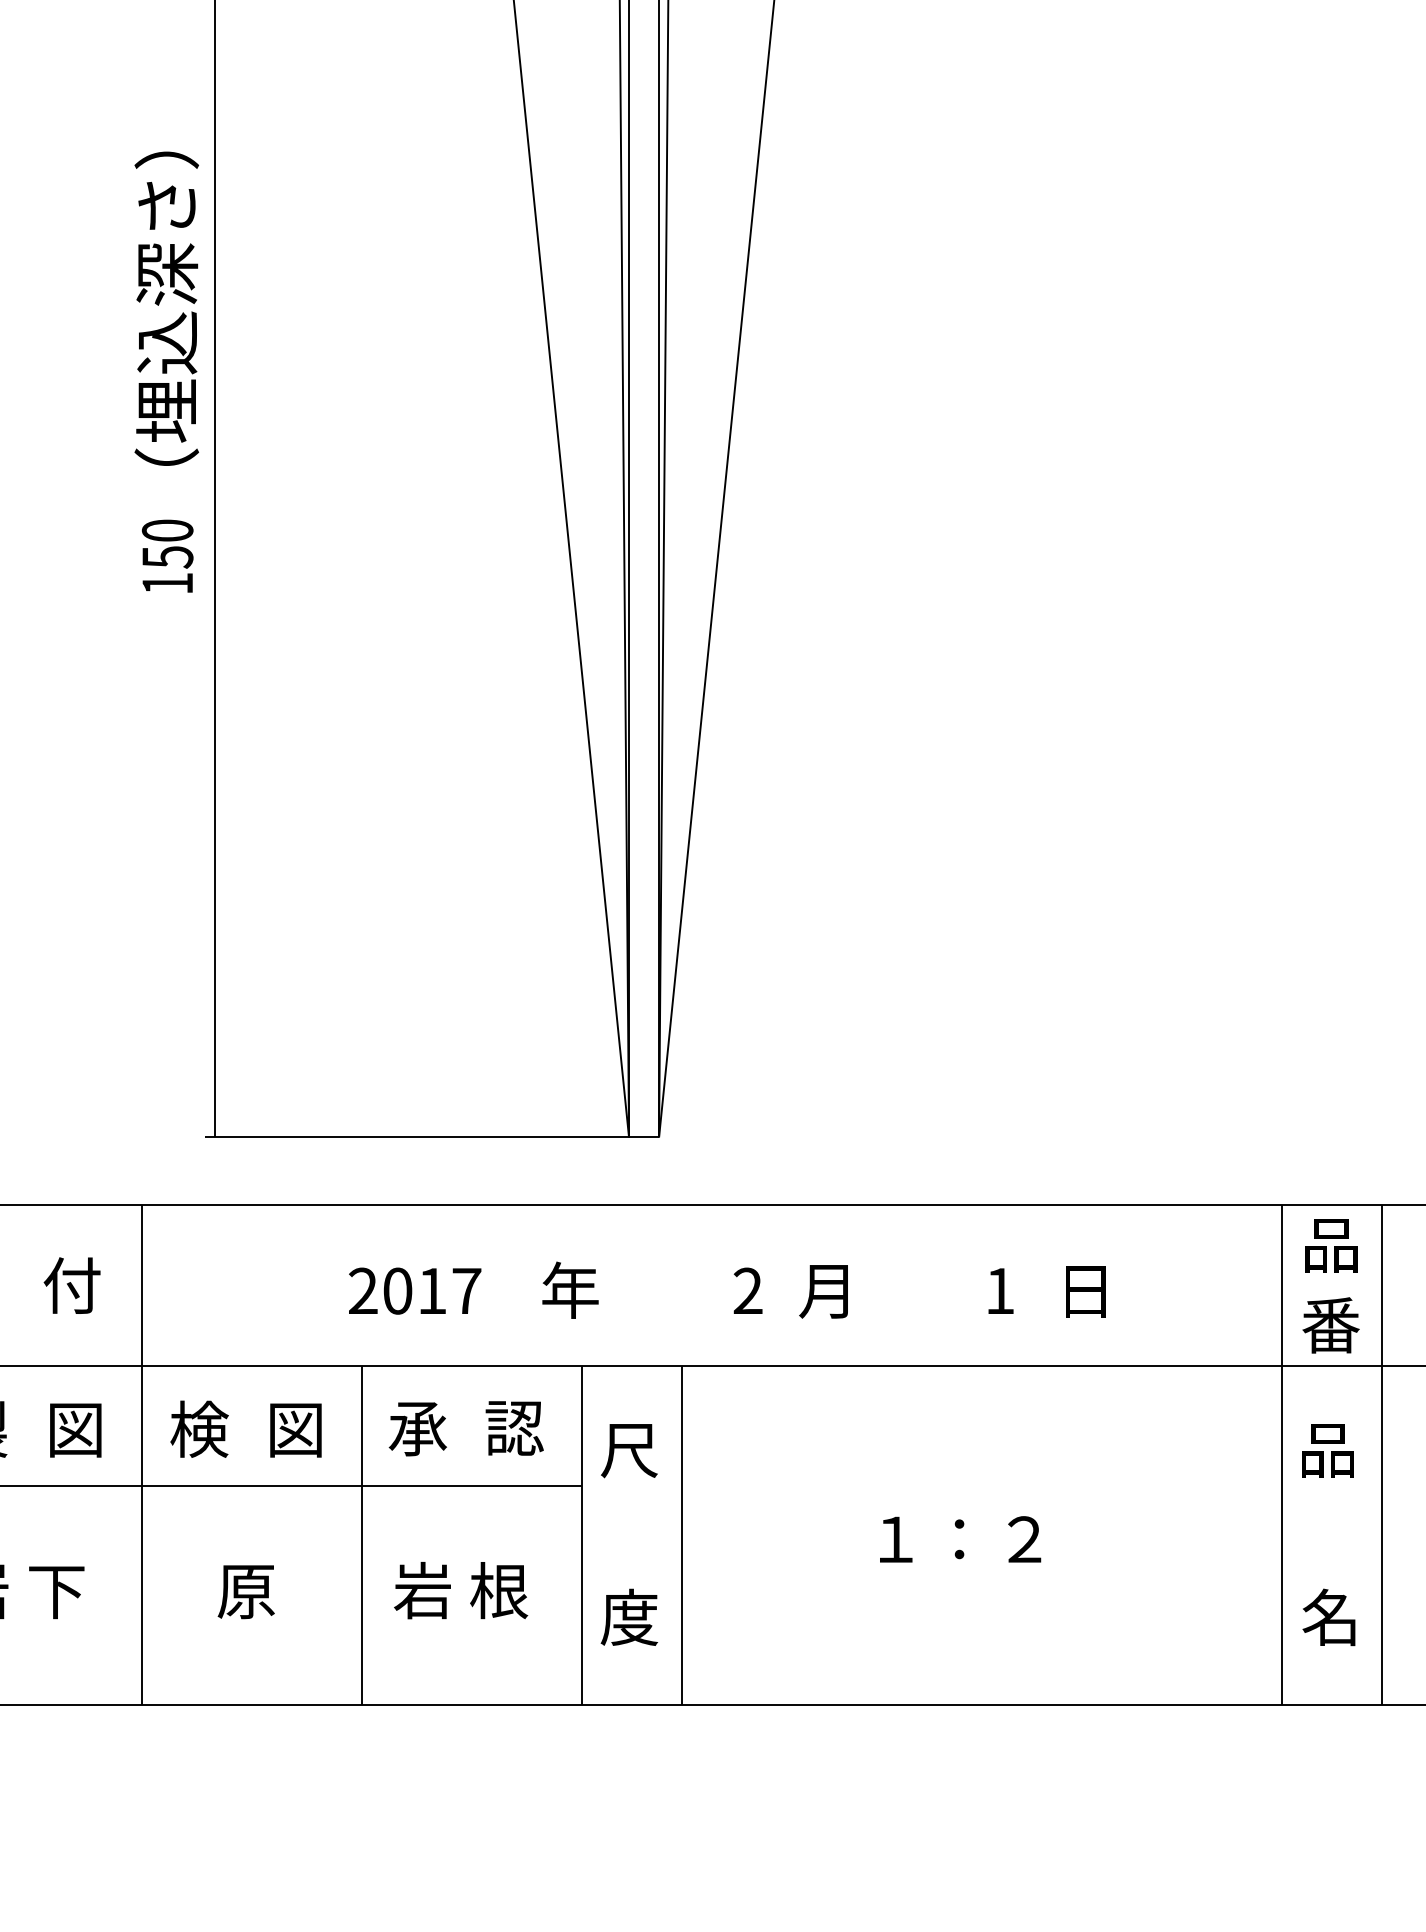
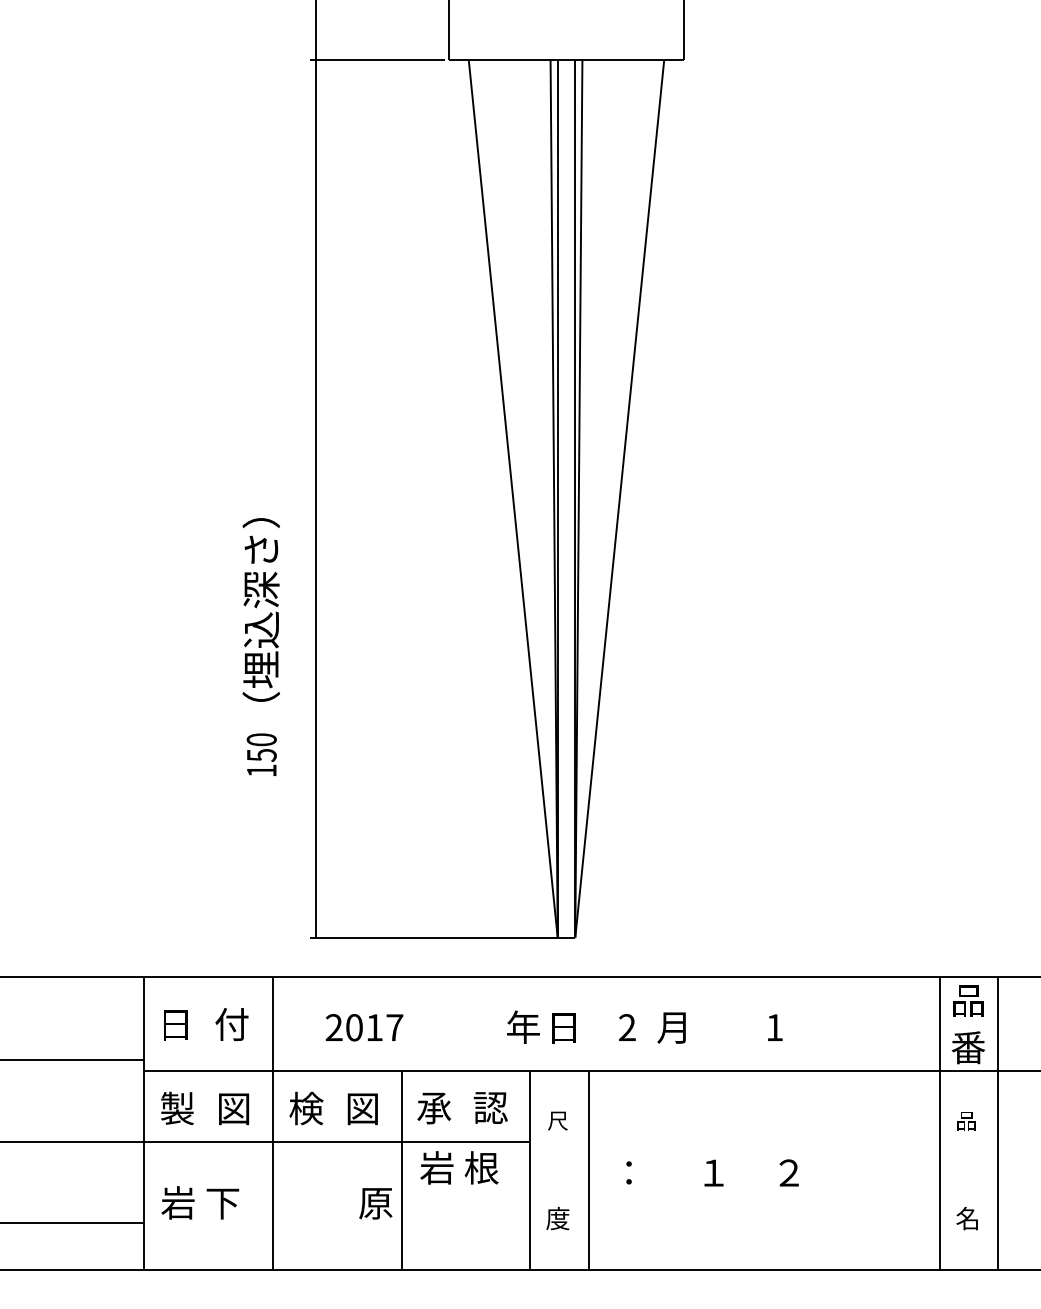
text: (165, 371) -> (260, 646), moved
text: (415, 1290) -> (364, 1027), moved
text: (1085, 1292) -> (563, 1028), moved
part: (628, 1449) -> (557, 1120), size x0.6
part: (1327, 1449) -> (966, 1120), size x0.6
part: (958, 1538) -> (628, 1172), moved
text: (461, 1589) -> (459, 1167), moved
text: (245, 1591) -> (375, 1203), moved
part: (628, 1617) -> (557, 1218), size x0.7
part: (1327, 1617) -> (966, 1218), size x0.7

